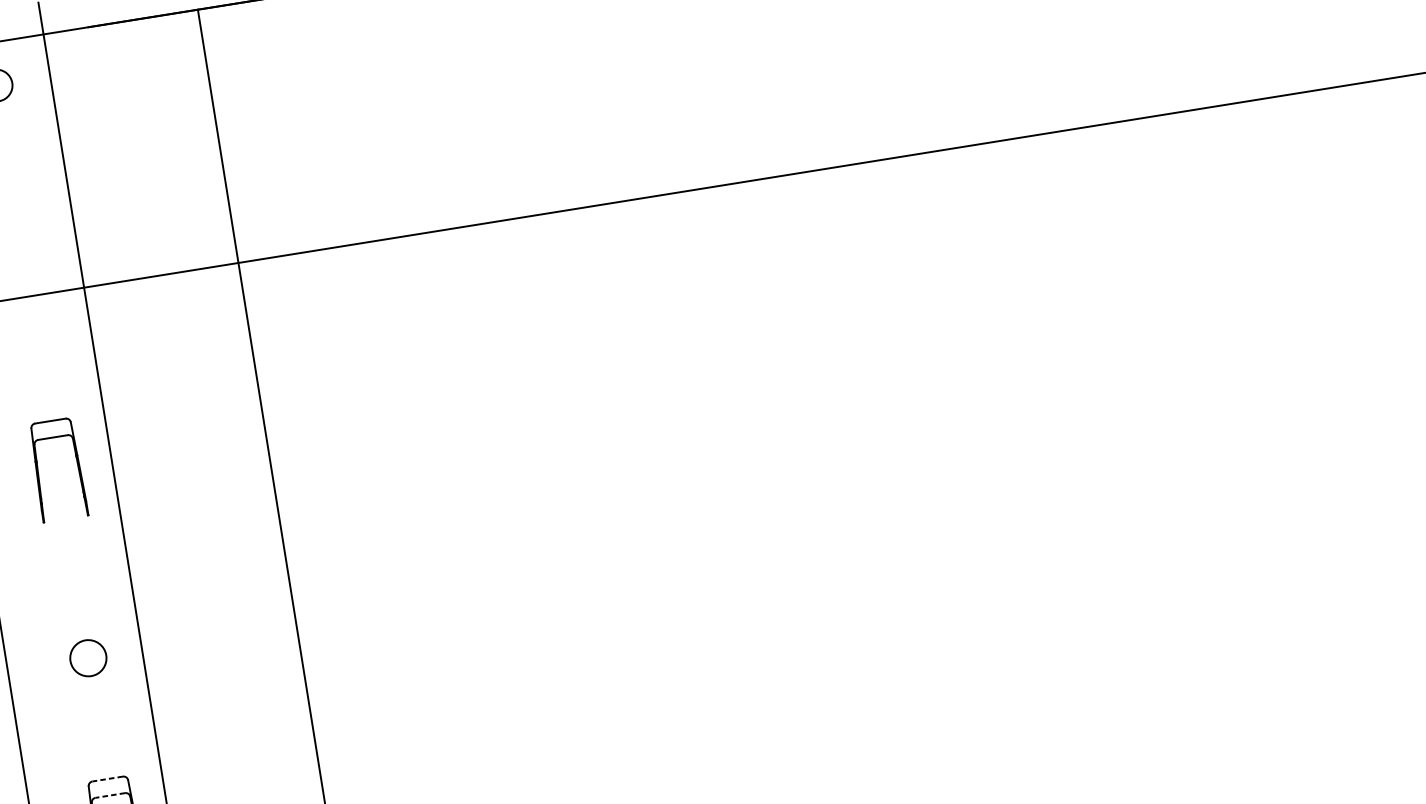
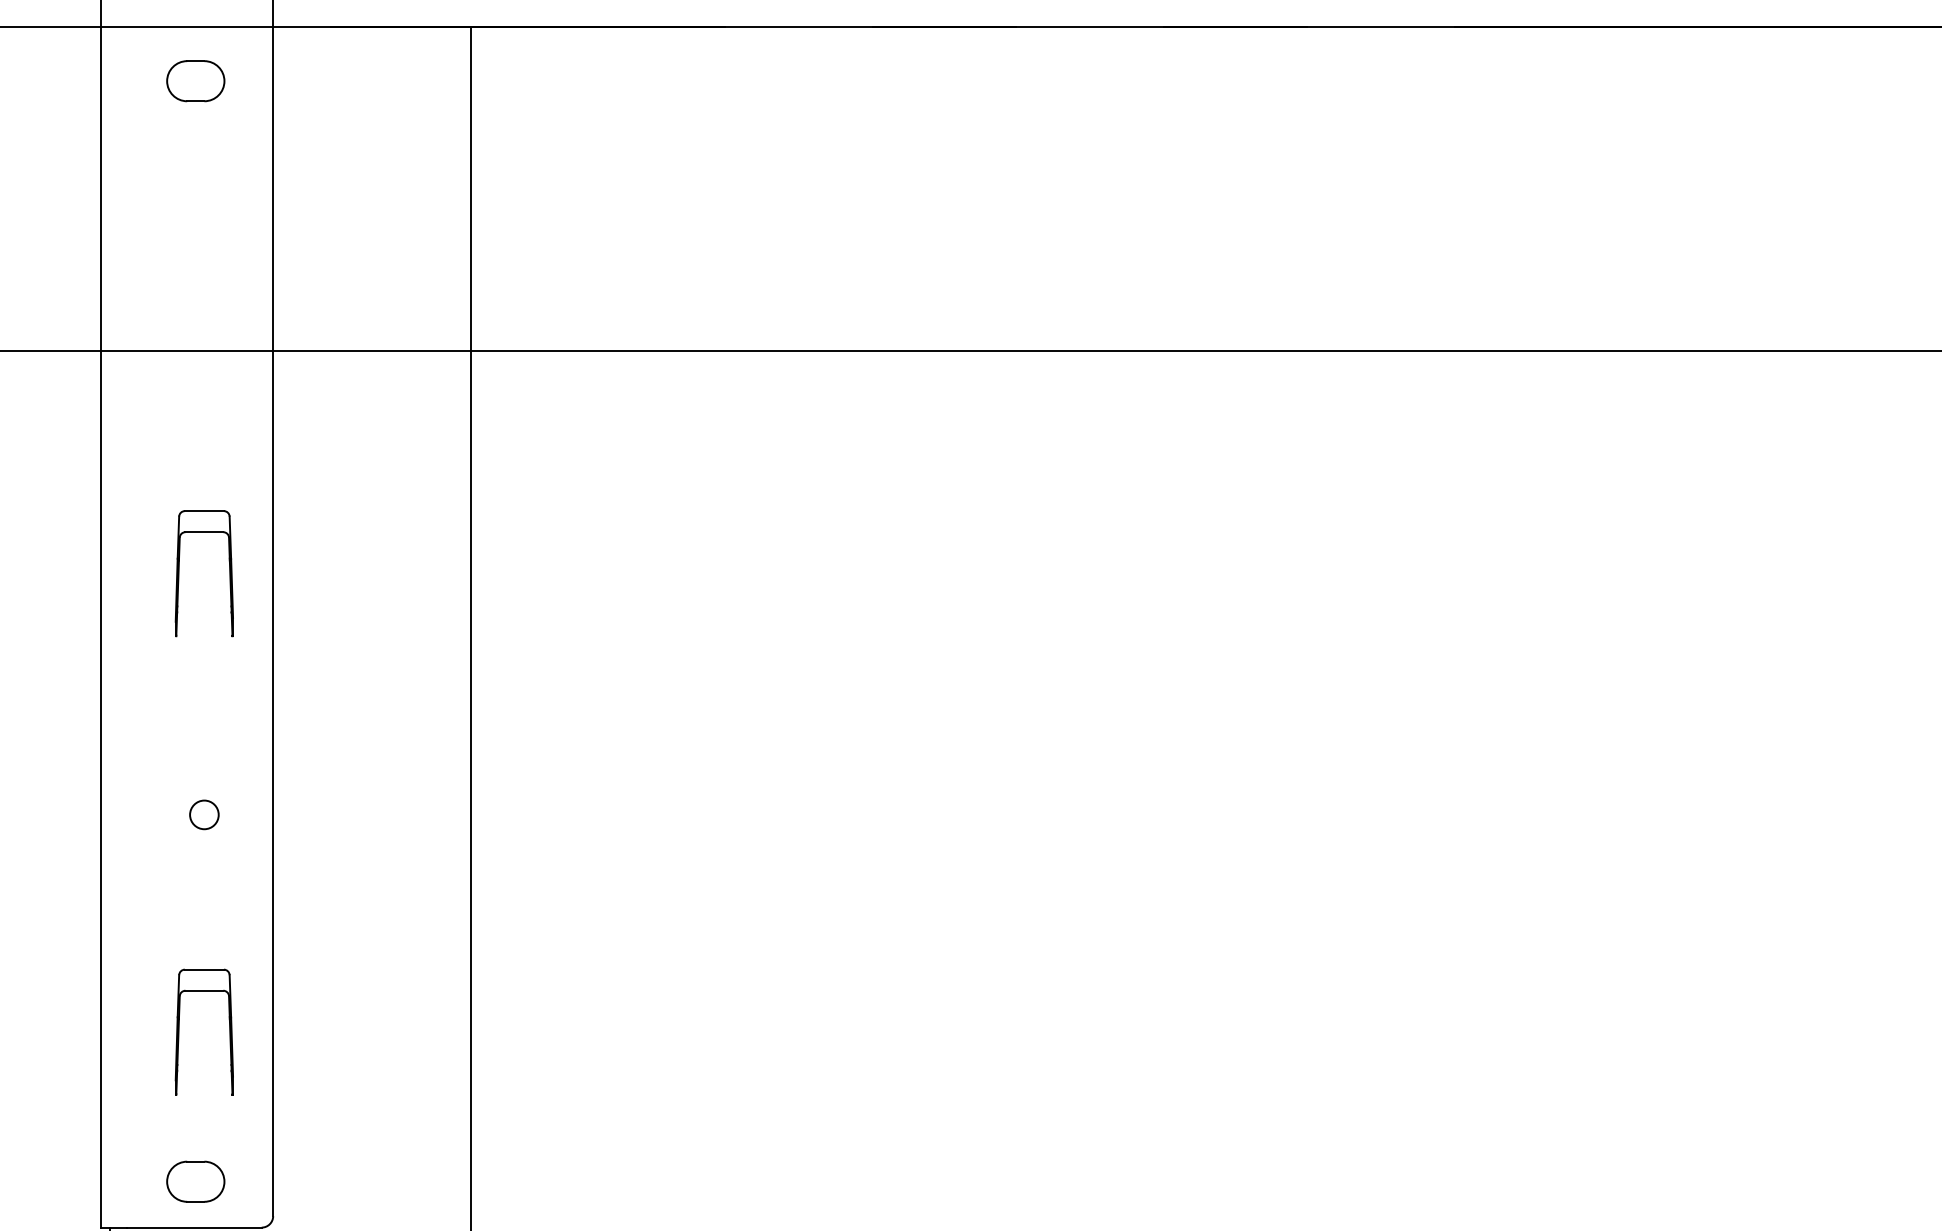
circle: (88, 657) -> (204, 814), size x0.62
line: (107, 778) -> (204, 969), dashed -> solid
line: (110, 795) -> (204, 990), dashed -> solid

